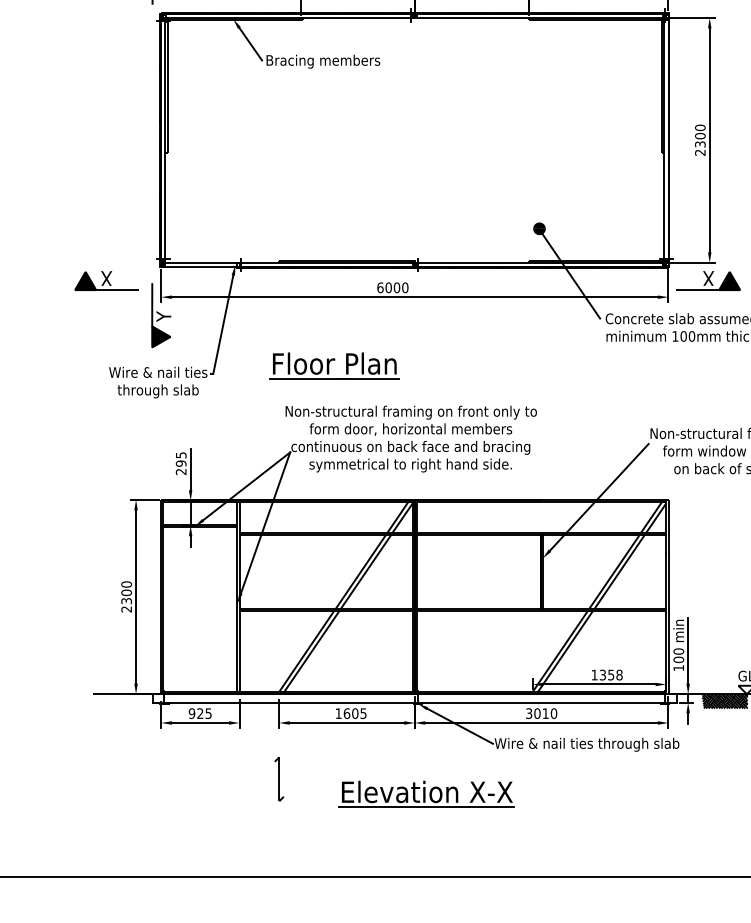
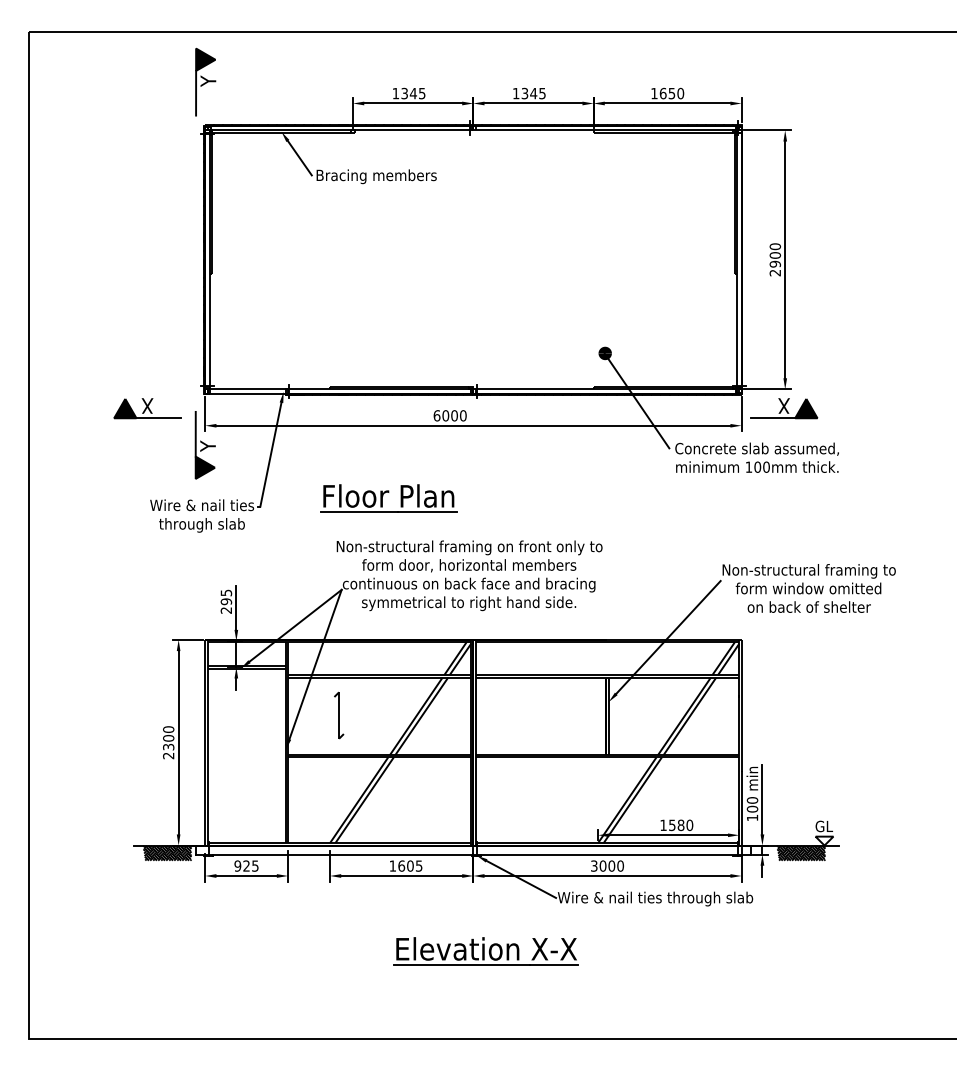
text: (699, 143) -> (774, 263), 2300 -> 2900
text: (611, 674) -> (681, 824), 1358 -> 1580
hatch: (125, 700) -> (167, 852), added
text: (545, 713) -> (611, 865), 3010 -> 3000
part: (279, 779) -> (339, 715), moved

